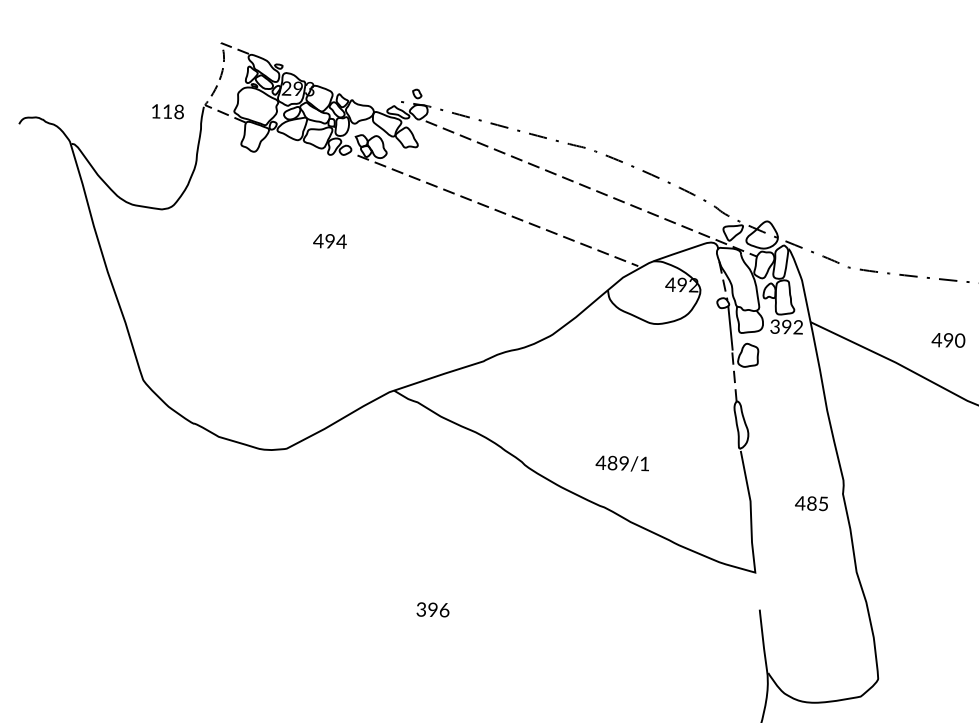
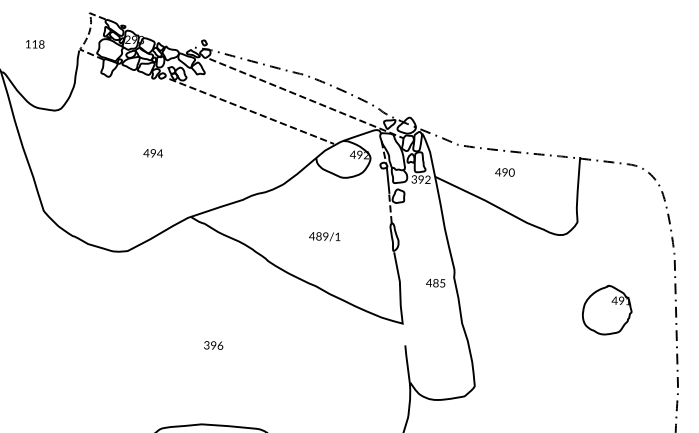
text: (168, 111) -> (35, 44), moved
text: (328, 241) -> (152, 153), moved
text: (947, 340) -> (504, 172), moved
text: (621, 463) -> (324, 236), moved

